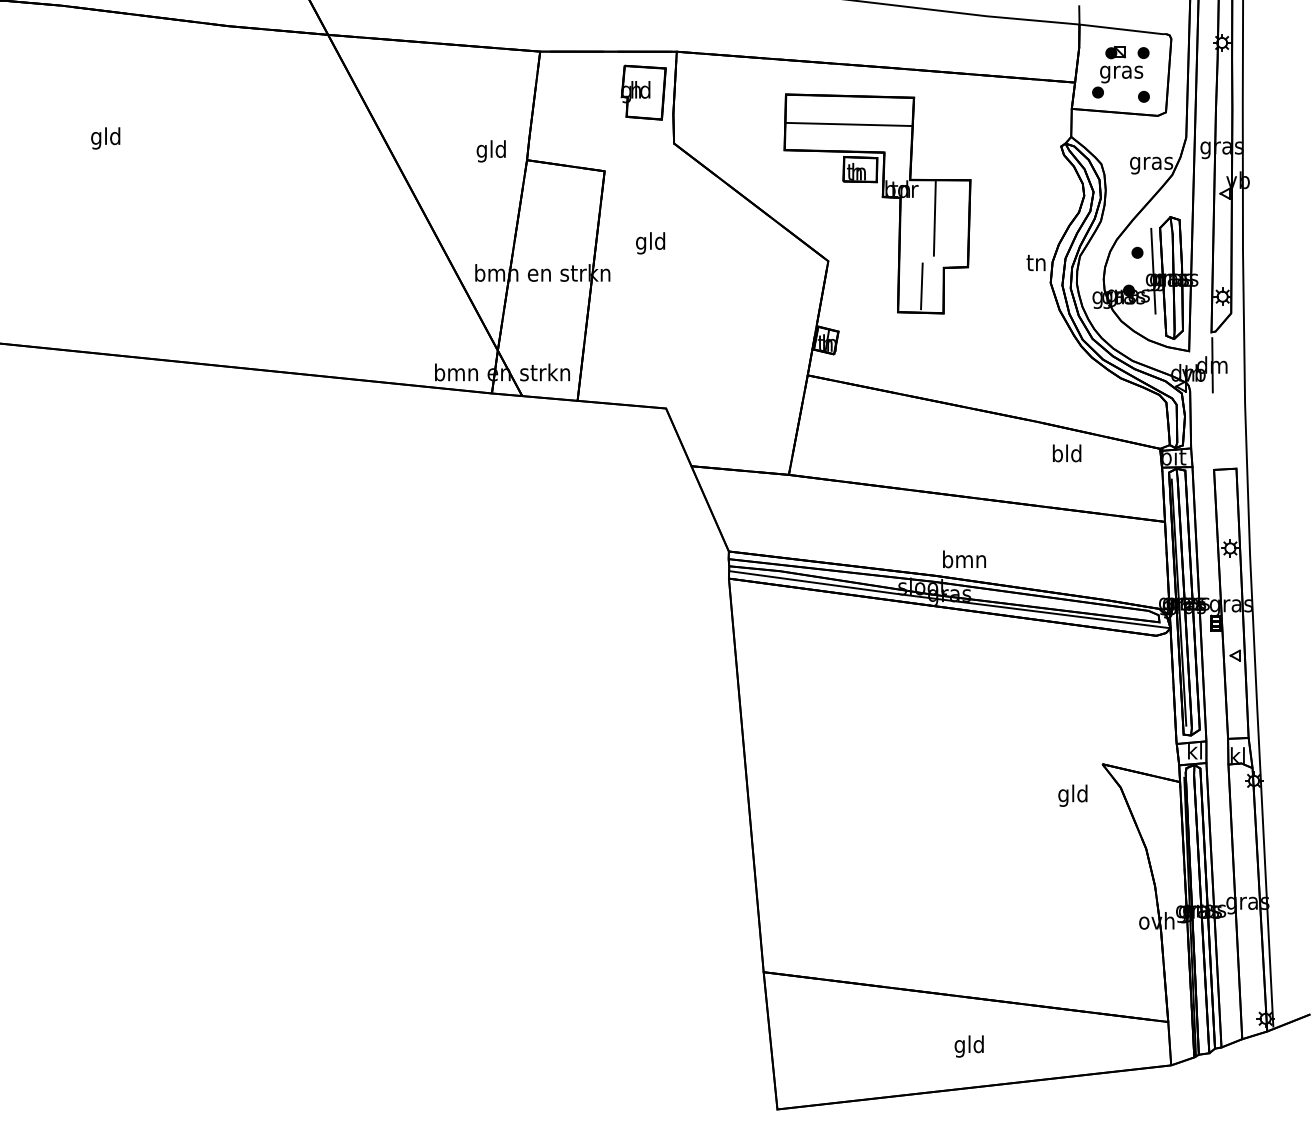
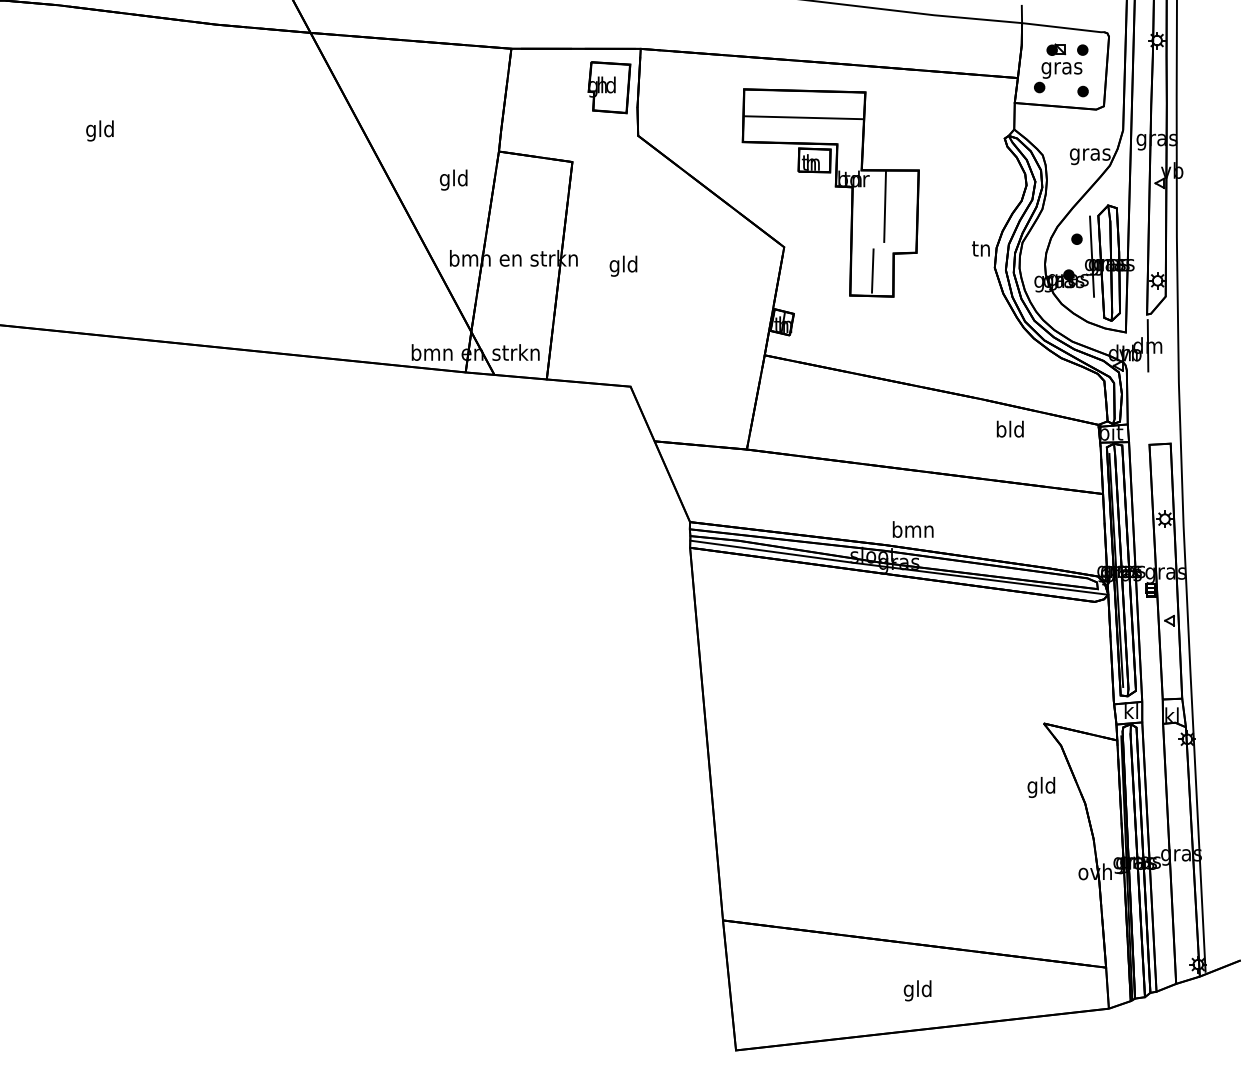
text: (490, 151) -> (452, 180), moved
text: (650, 243) -> (623, 266), moved
text: (1072, 795) -> (1041, 787), moved

